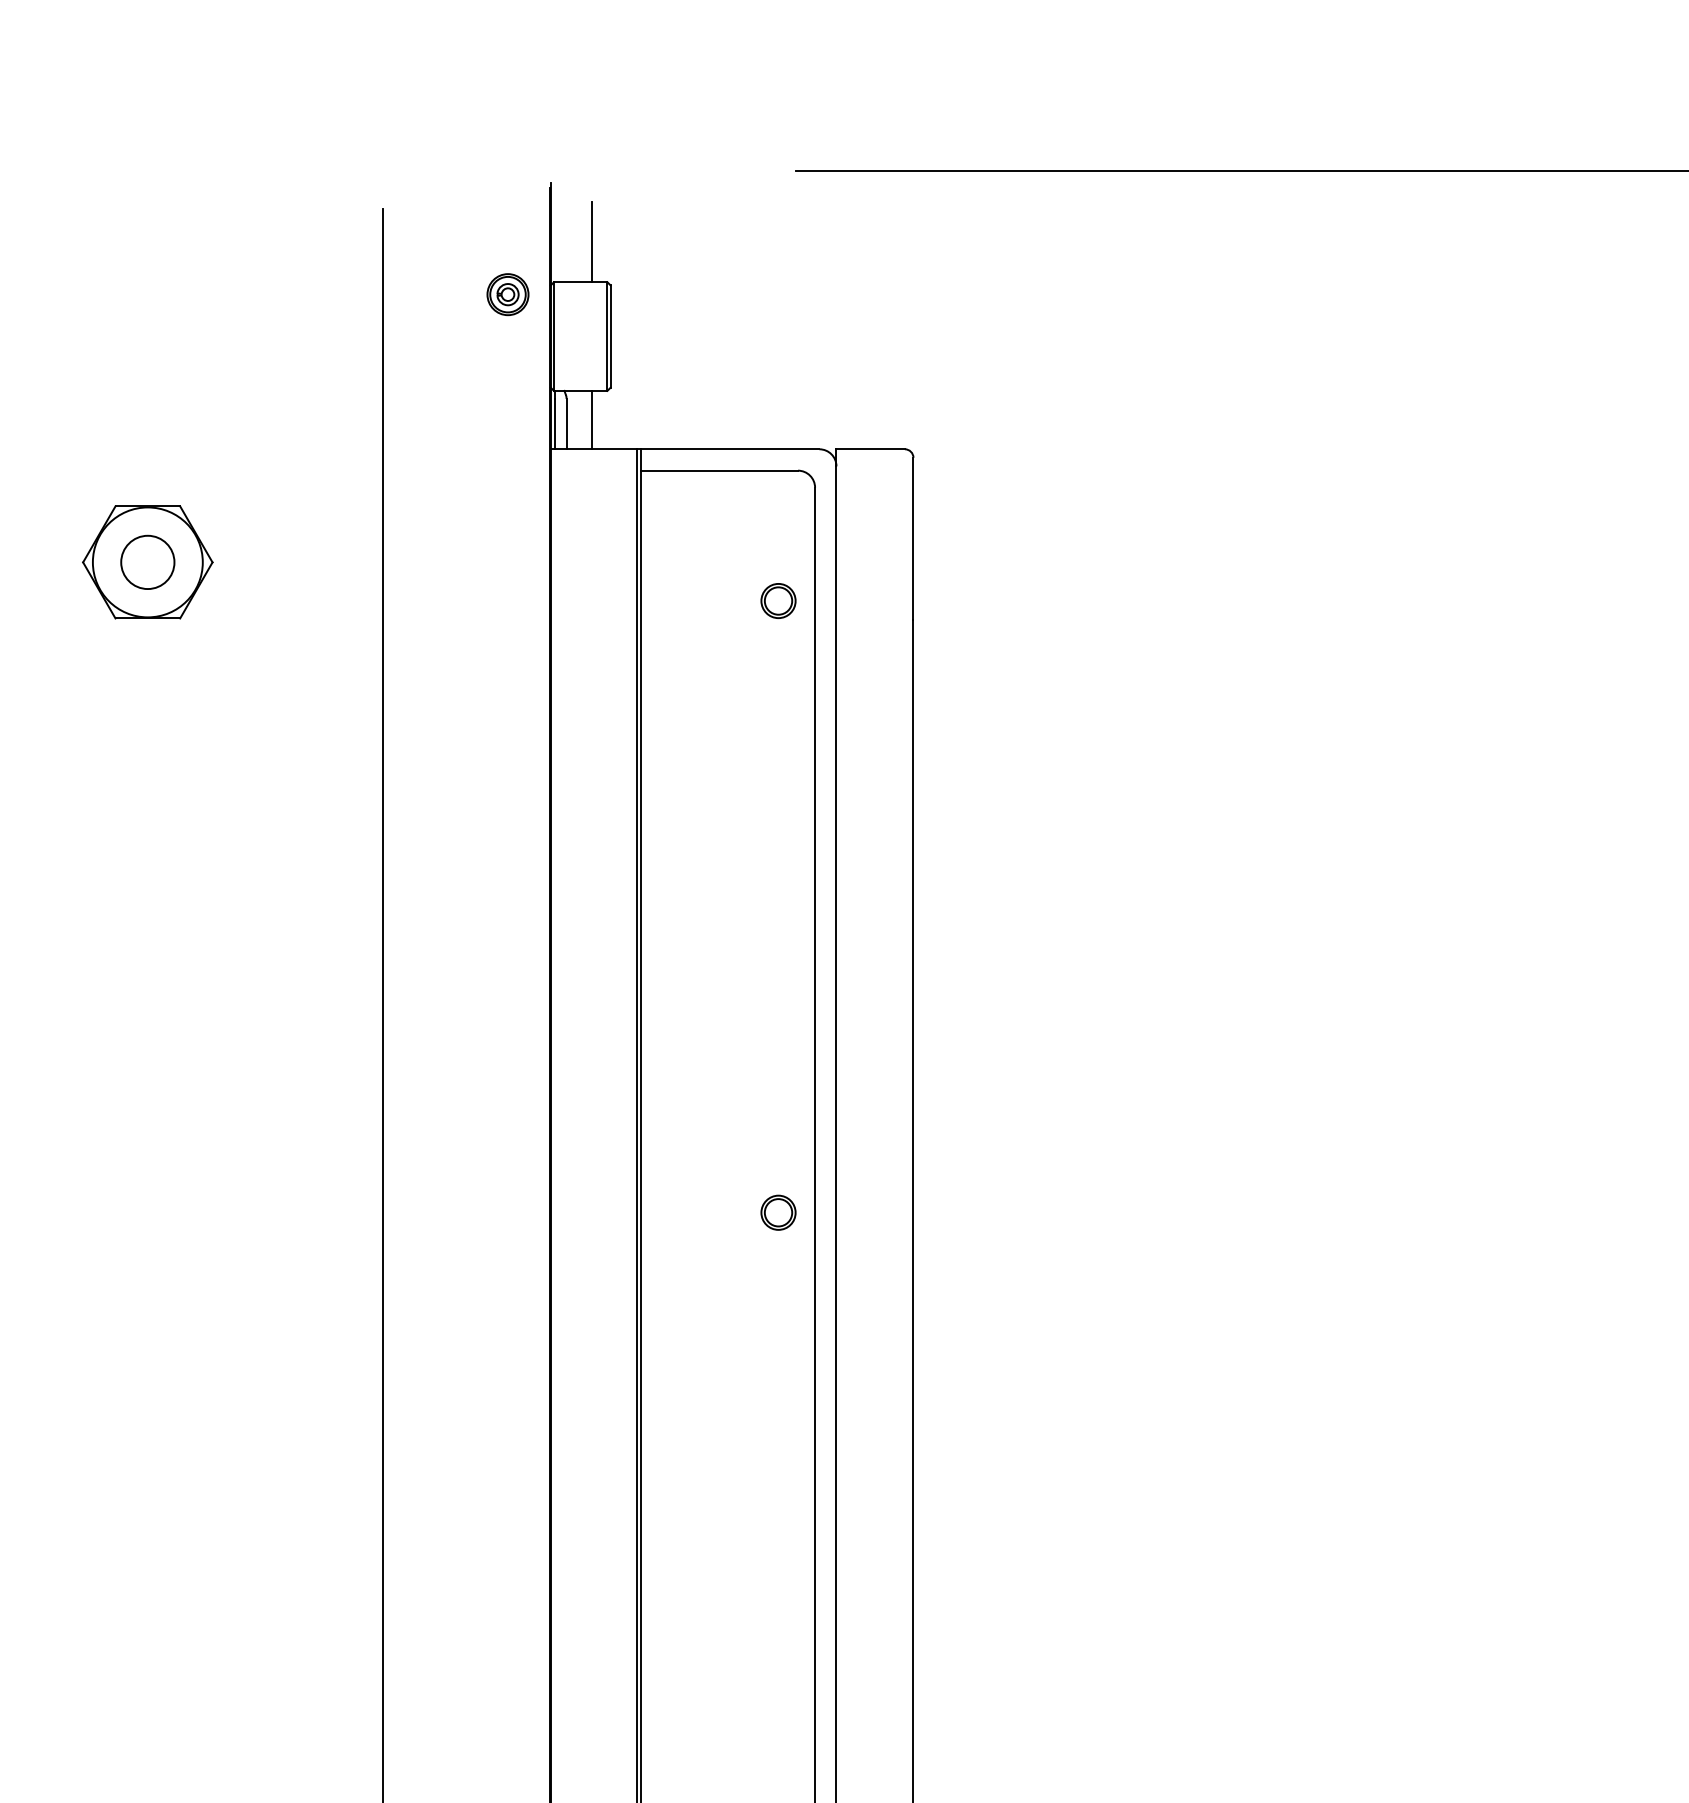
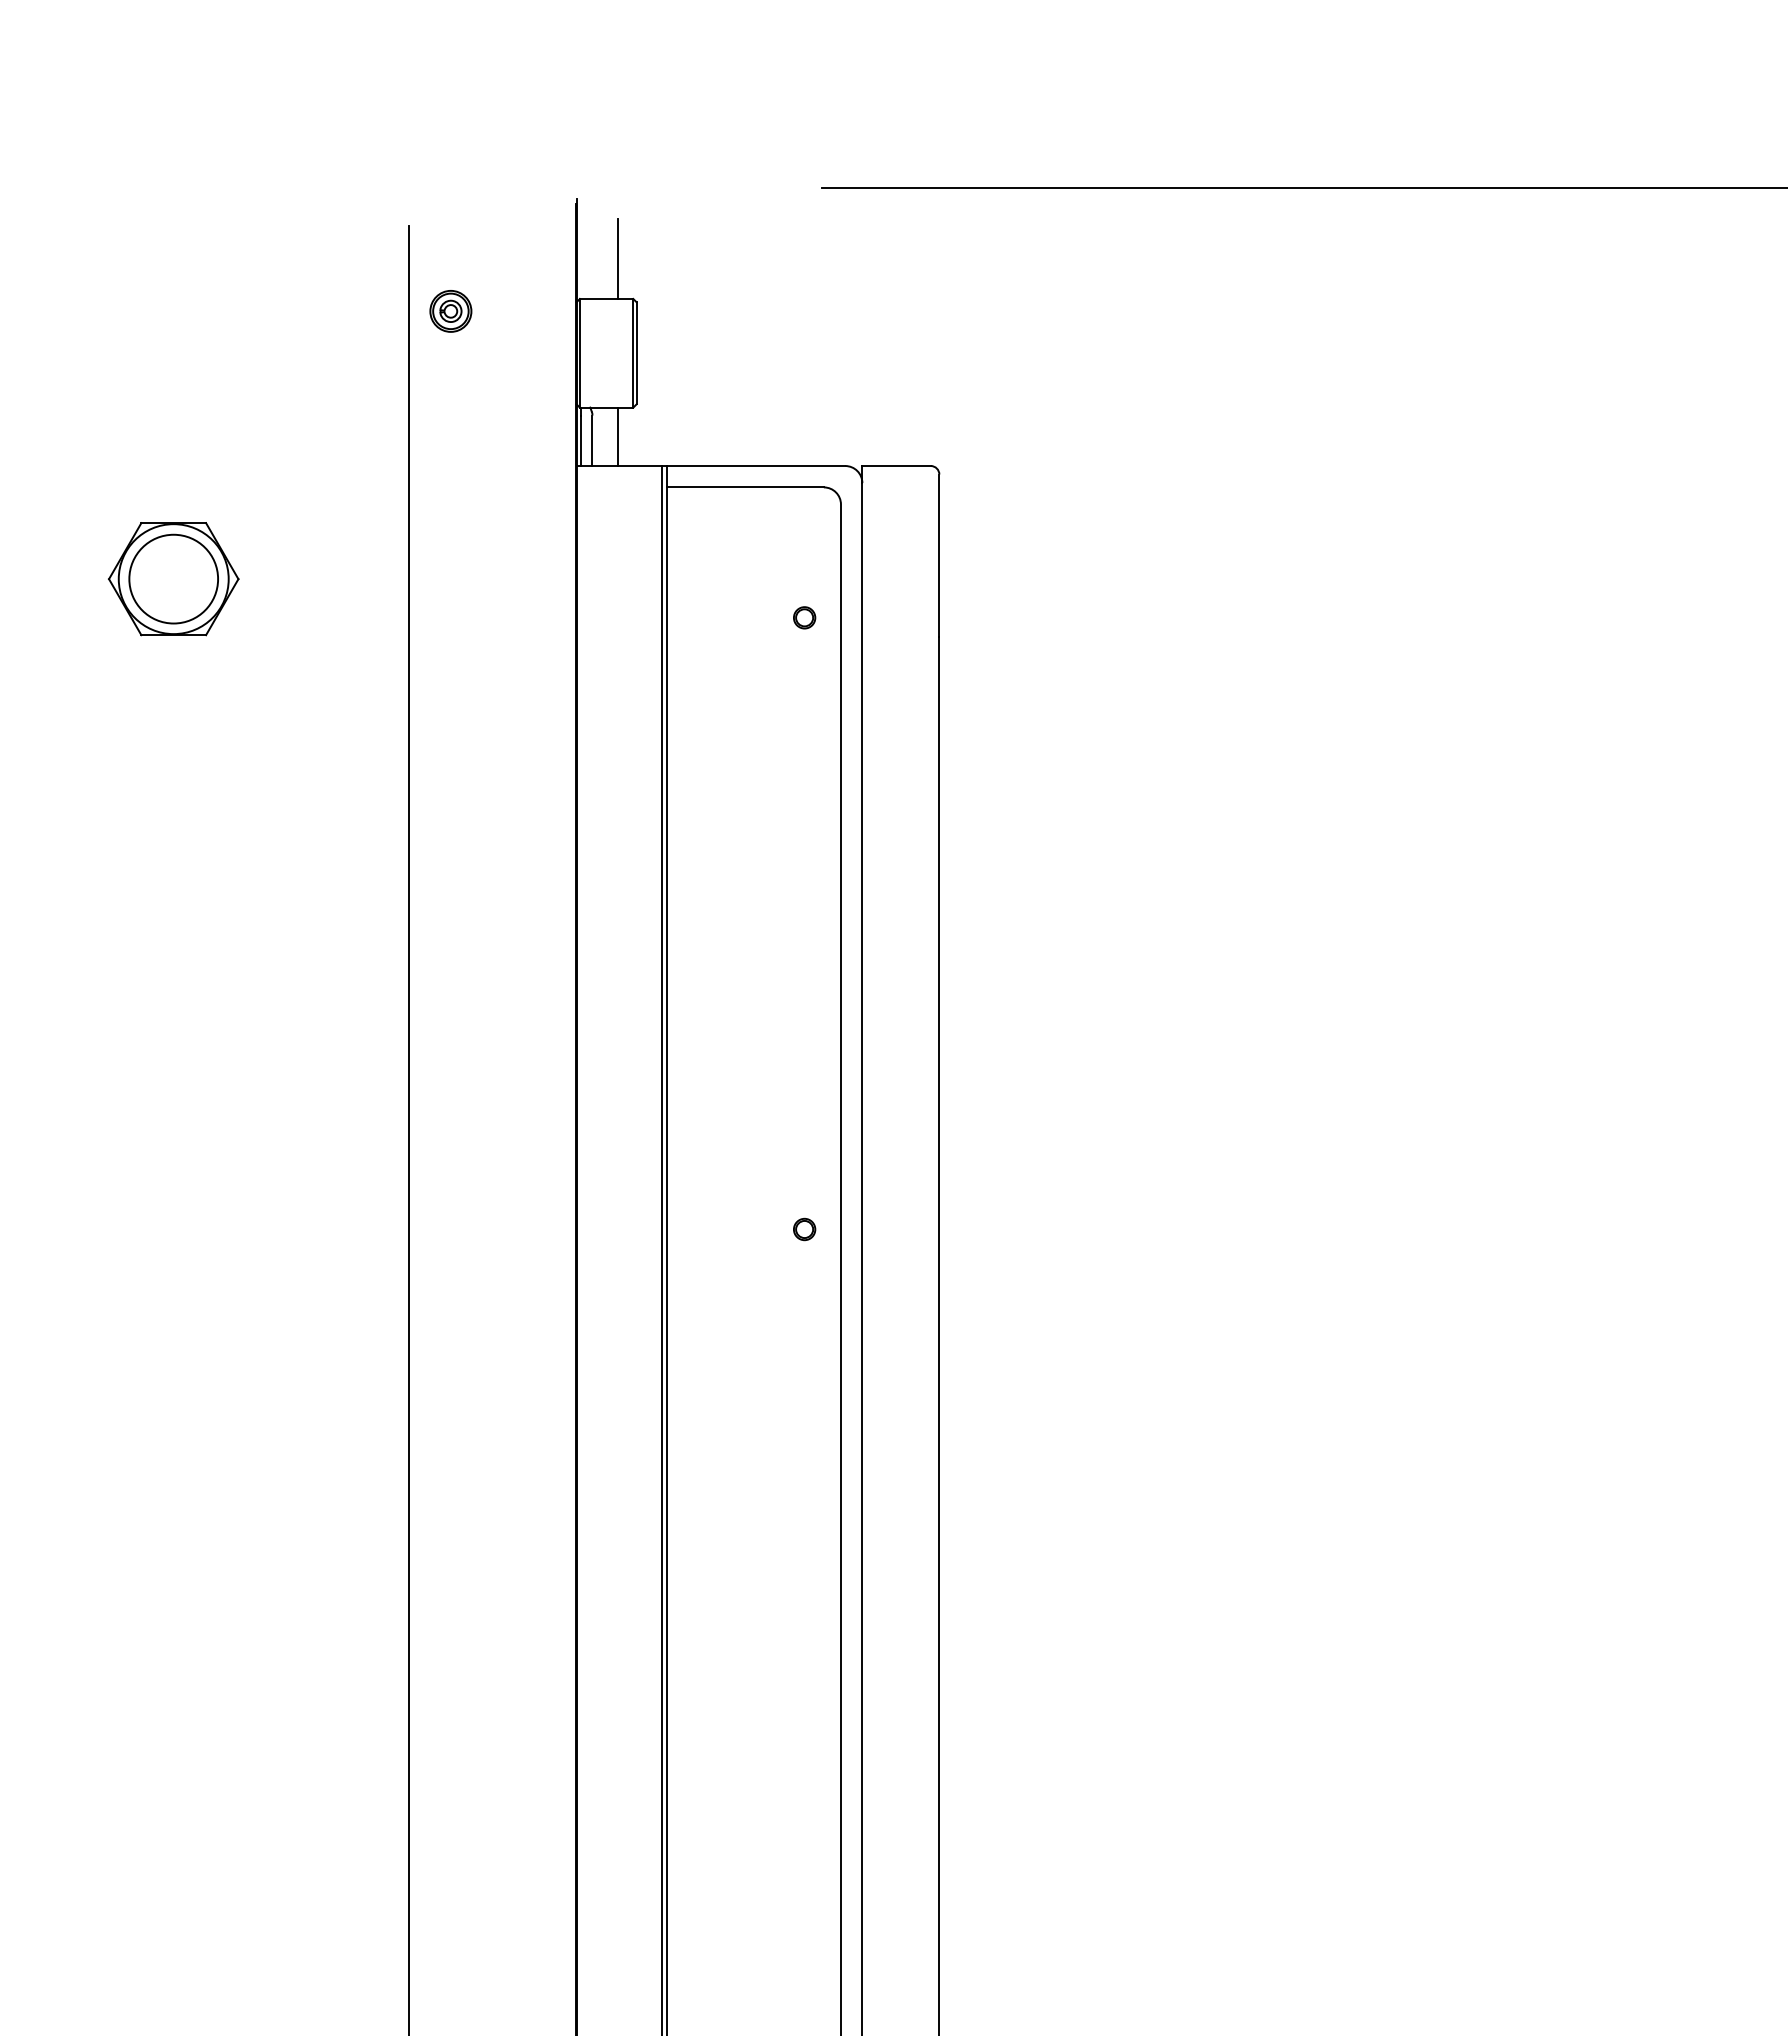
part: (507, 294) -> (450, 311), moved
circle: (147, 561) -> (173, 578), size x1.67
part: (778, 600) -> (804, 617), size x0.62
part: (778, 1212) -> (804, 1229), size x0.62

